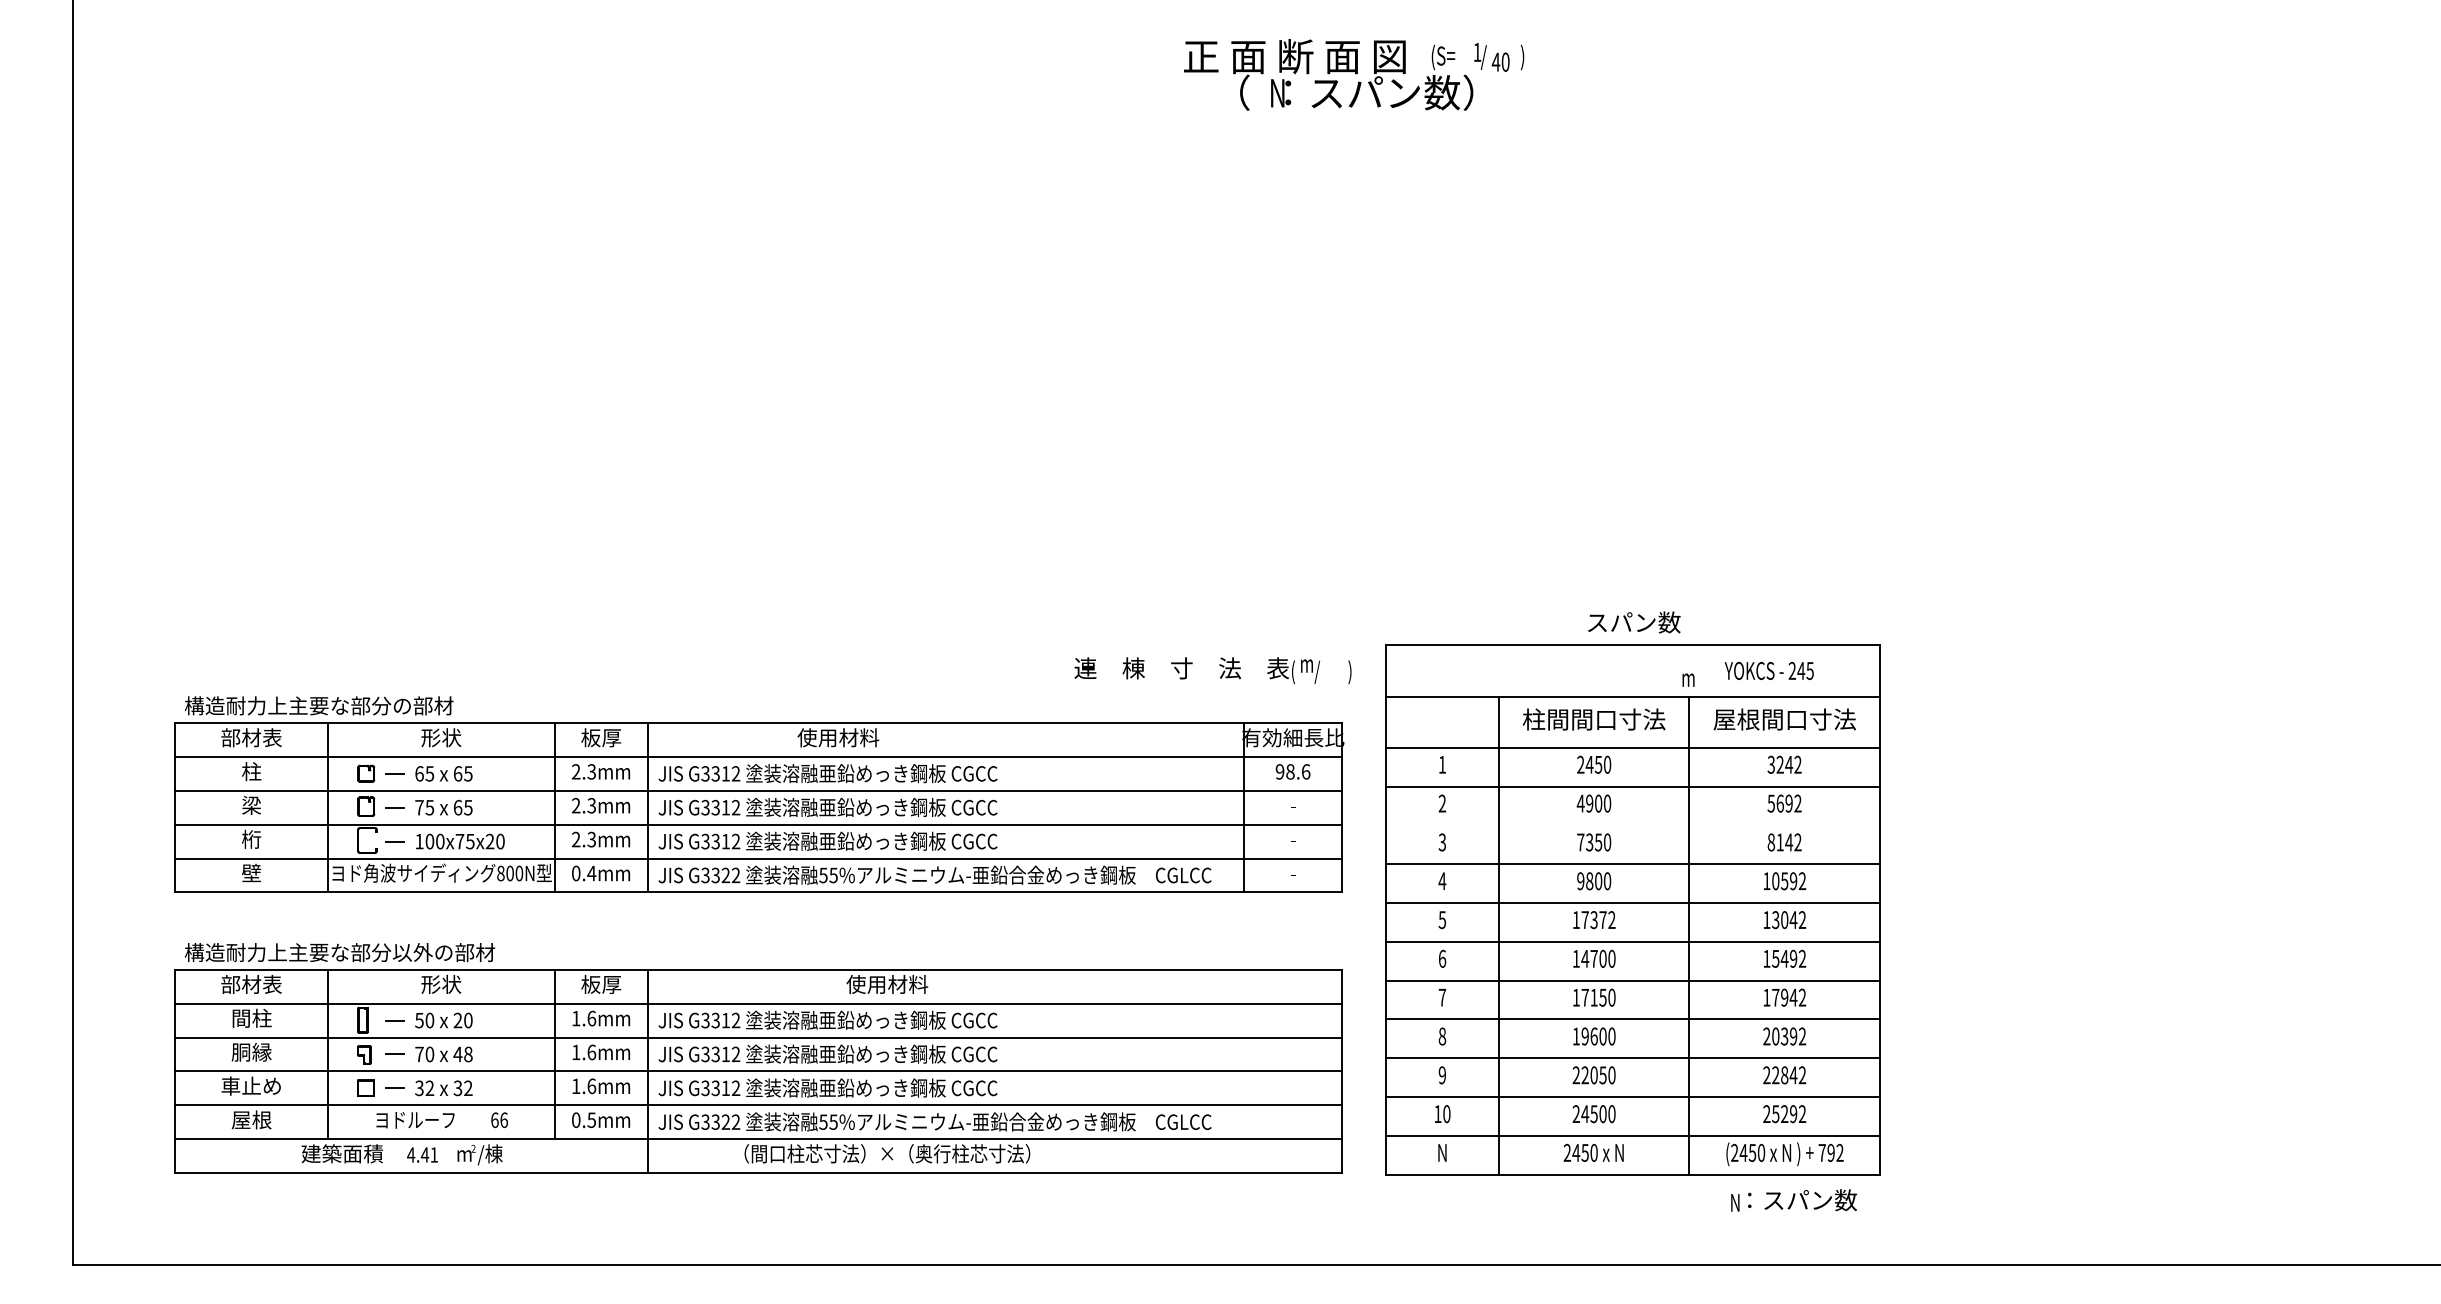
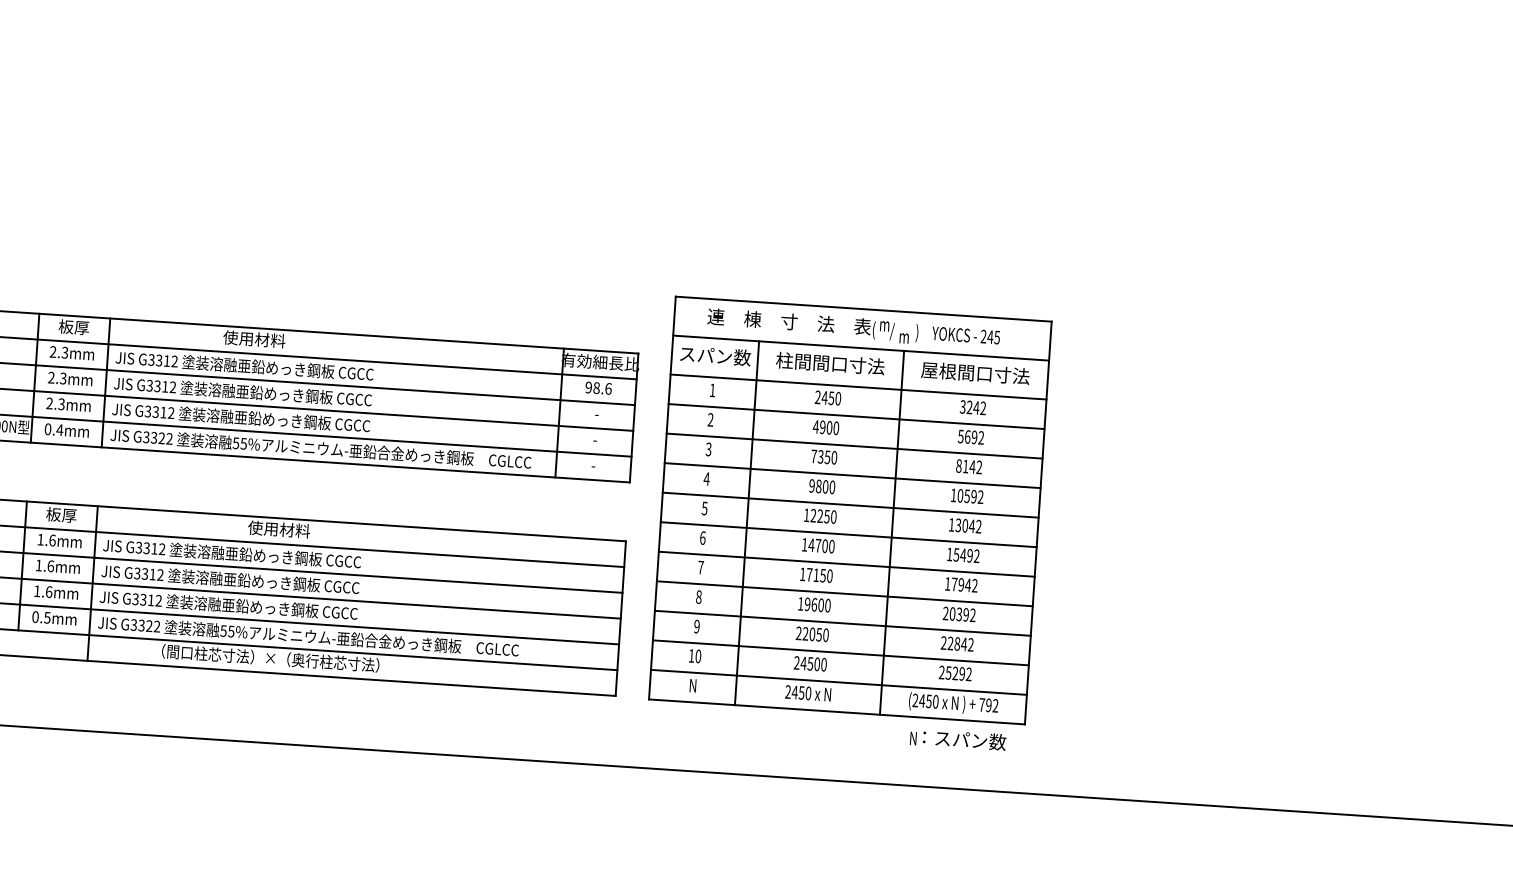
text: (1634, 622) -> (715, 355), moved
text: (1212, 670) -> (812, 324), moved
line: (1633, 825) -> (854, 446), added
text: (1598, 920) -> (823, 516), 17372 -> 12250

